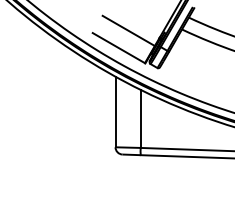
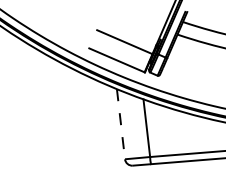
line: (115, 112) -> (121, 124), solid -> dashed

